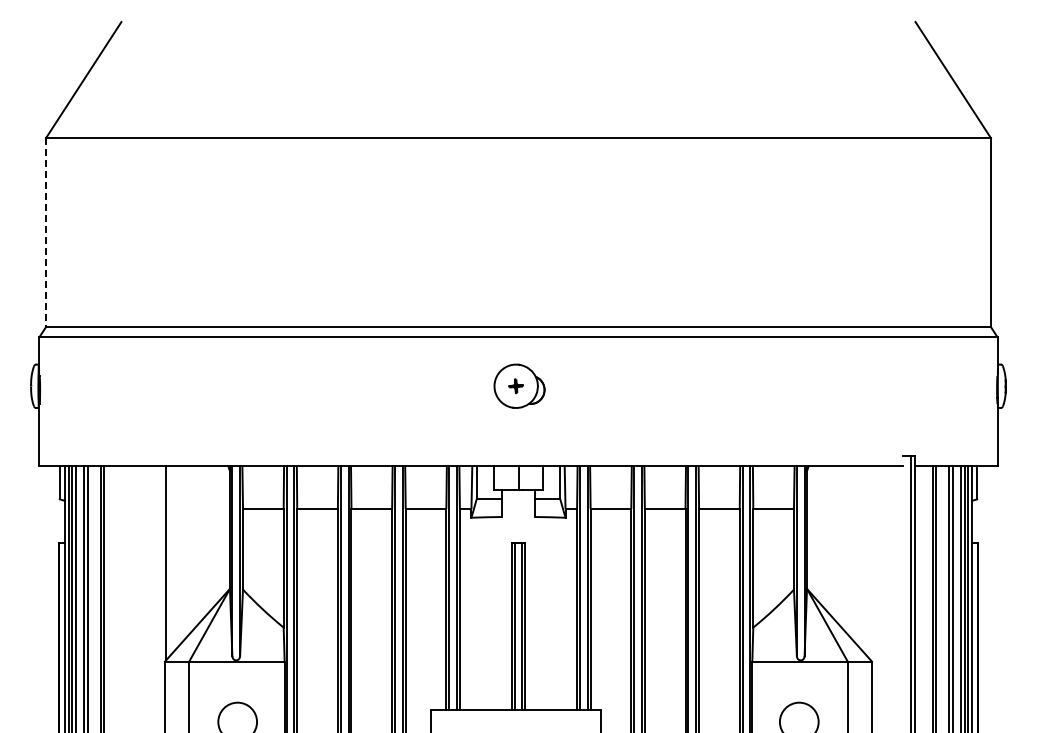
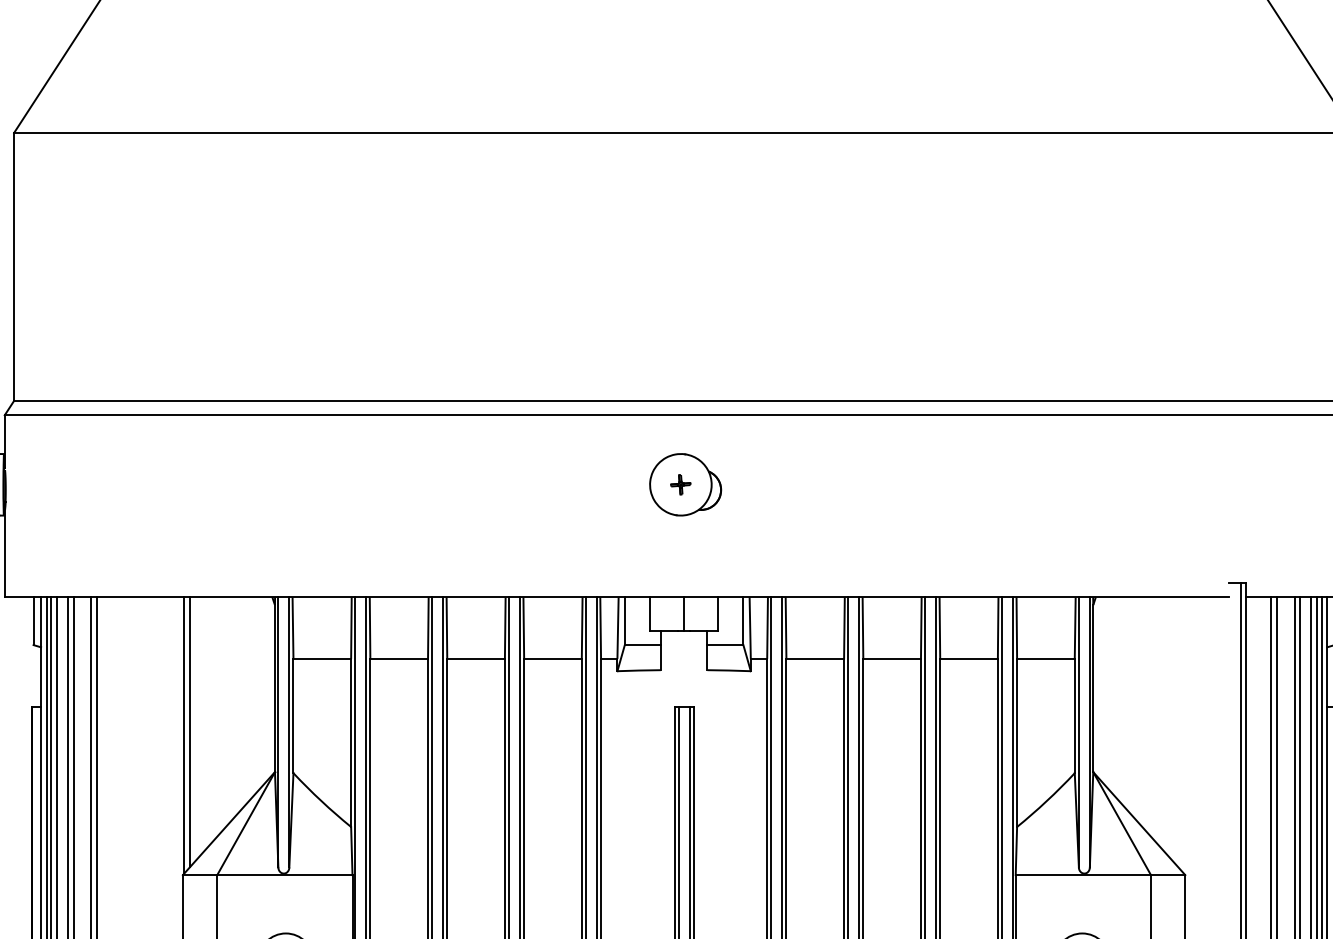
line: (46, 233) -> (14, 268), dashed -> solid
line: (169, 560) -> (189, 731), added

